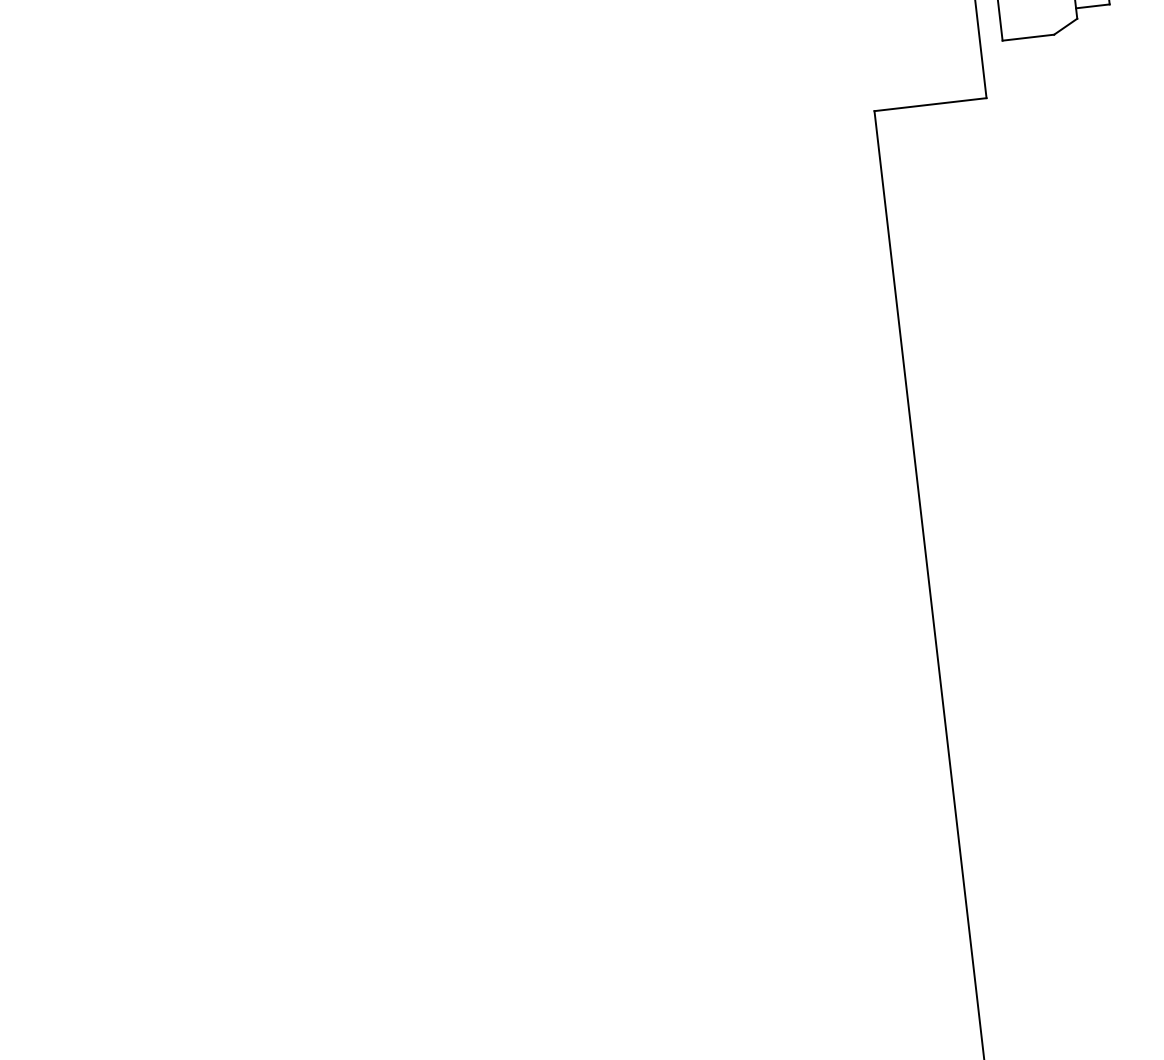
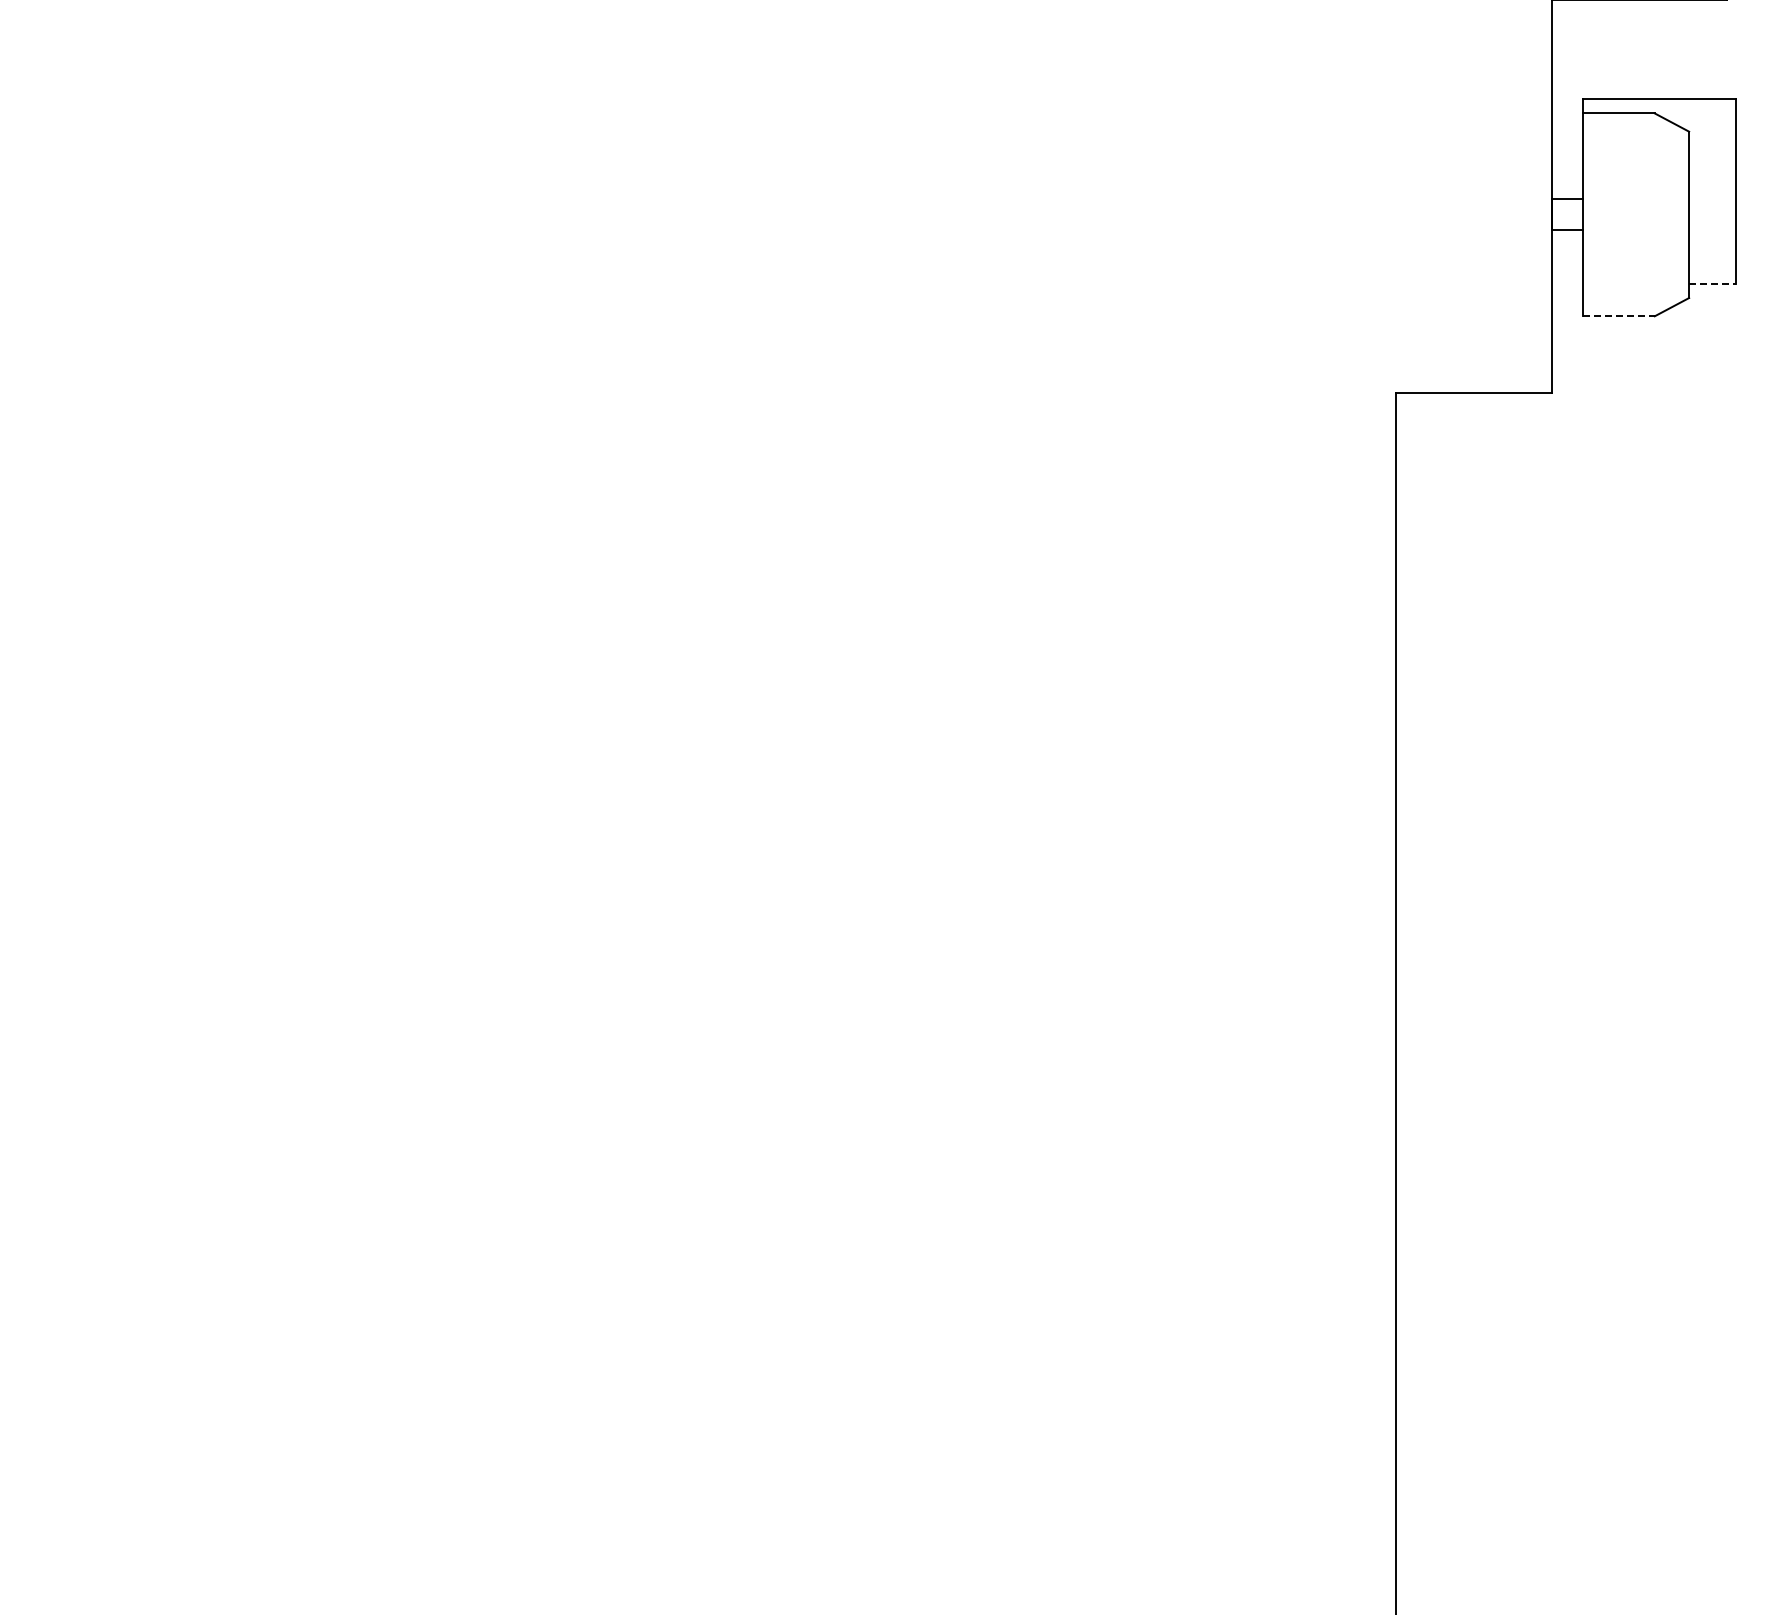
line: (1093, 6) -> (1713, 283), solid -> dashed
line: (1028, 37) -> (1618, 316), solid -> dashed

